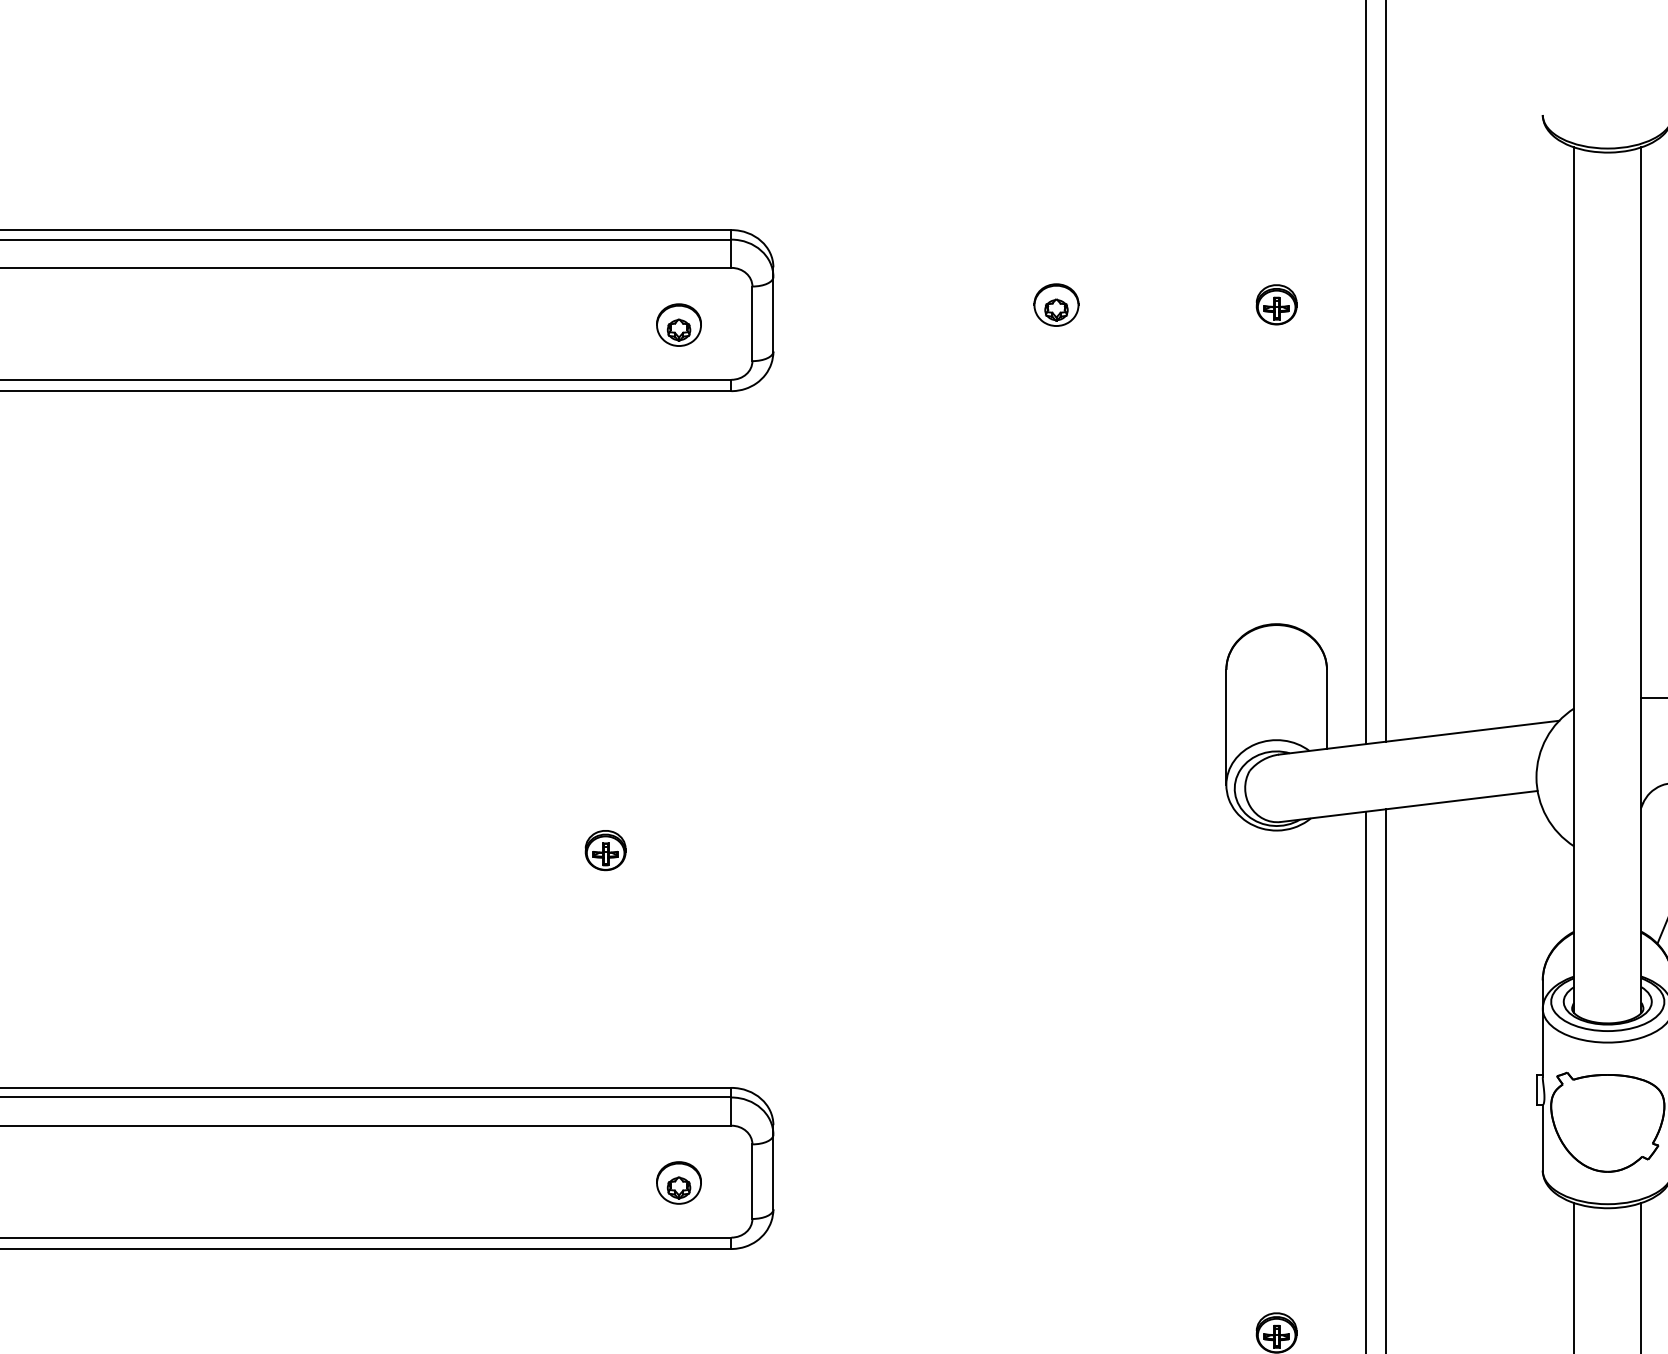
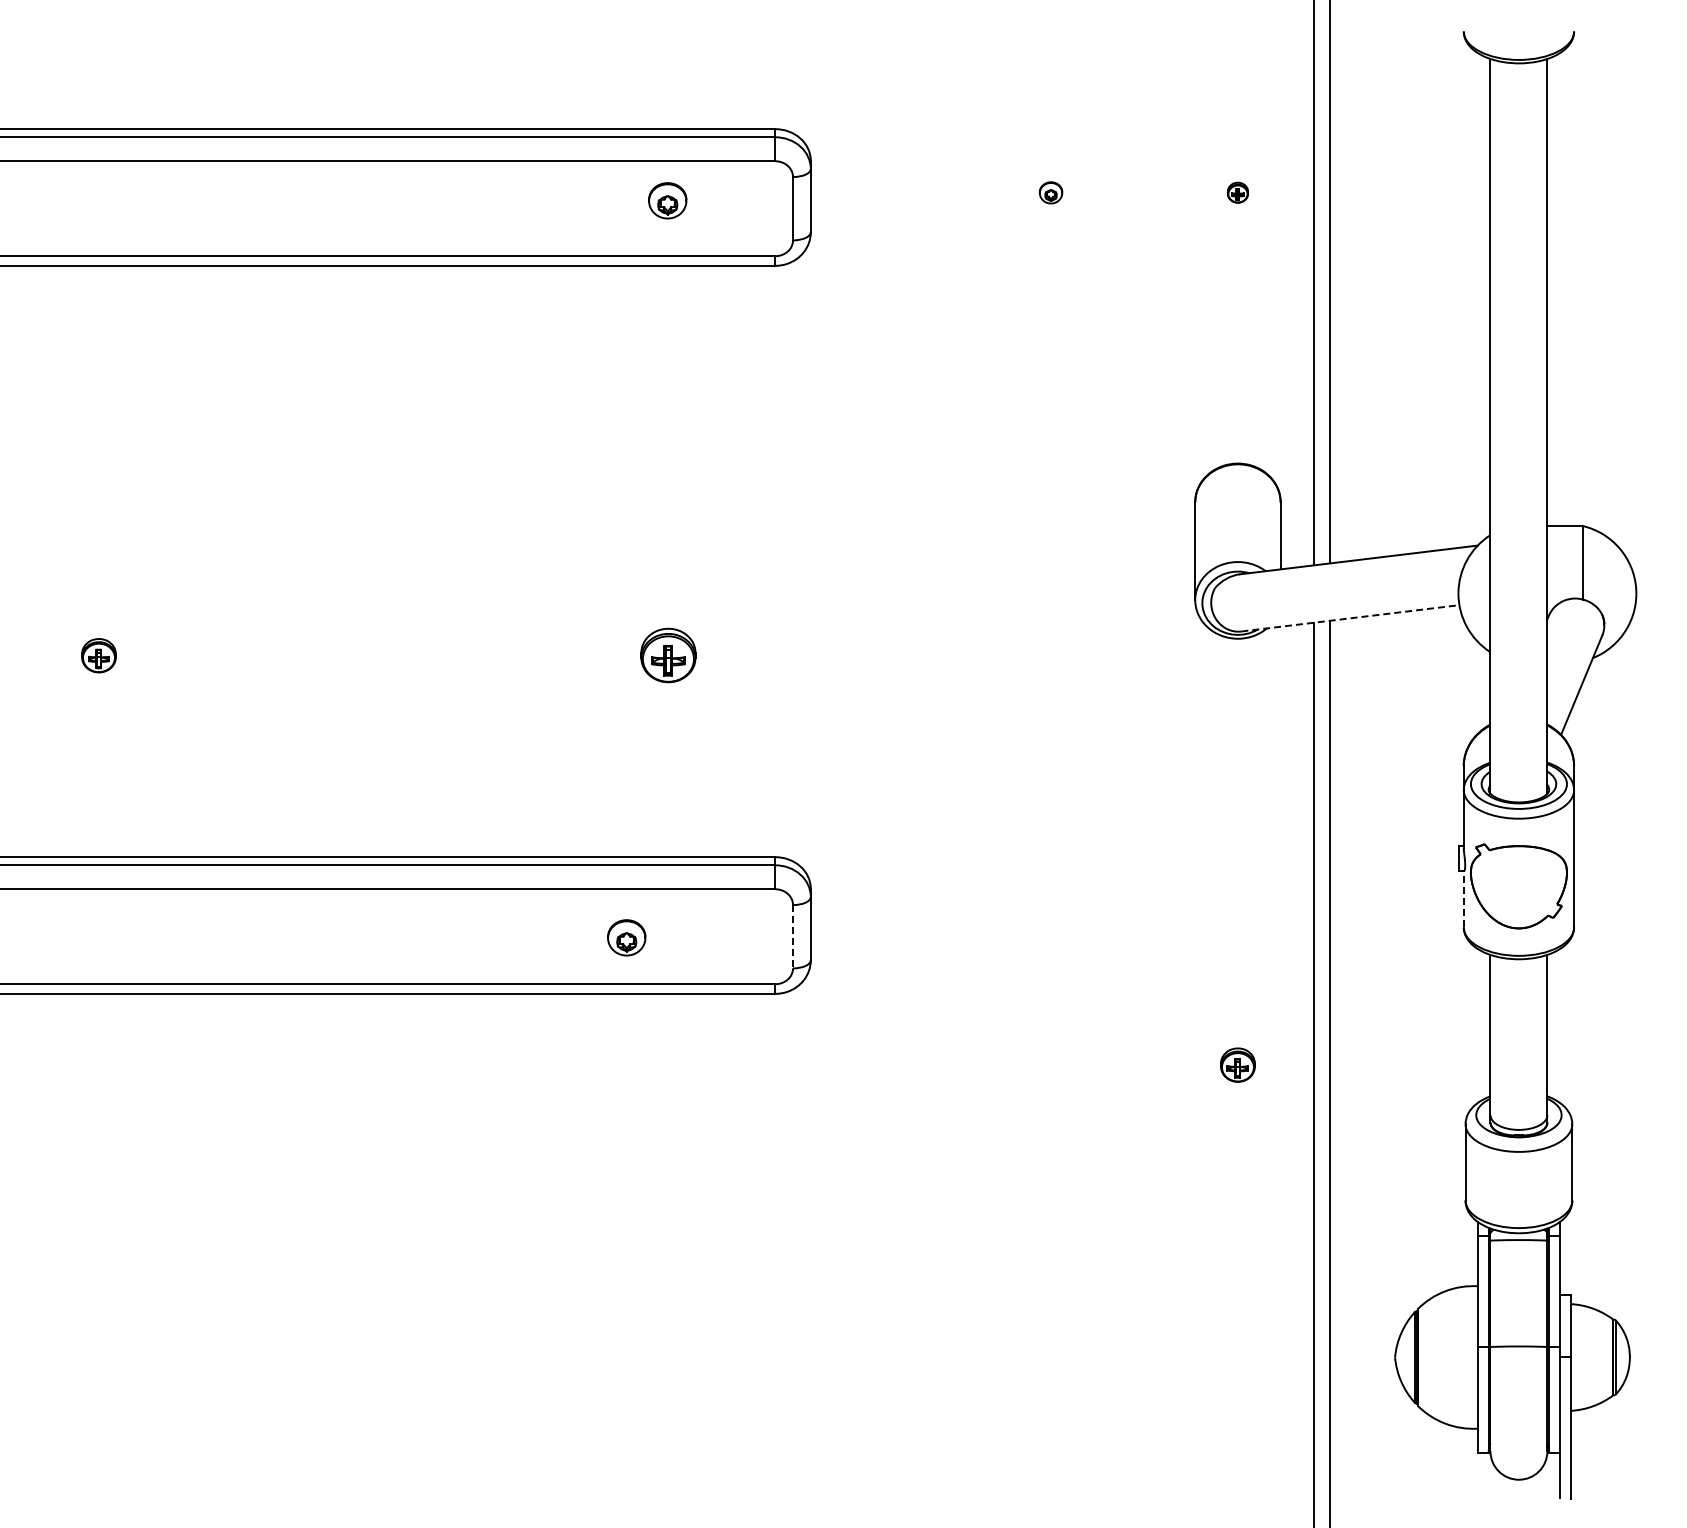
part: (1055, 304) -> (1050, 192), size x0.6
part: (1276, 304) -> (1237, 192), size x0.6
part: (678, 324) -> (667, 200), moved
line: (1409, 806) -> (1350, 618), solid -> dashed
part: (605, 850) -> (668, 655), size x1.6
line: (1542, 1136) -> (1463, 898), solid -> dashed
line: (752, 1181) -> (793, 936), solid -> dashed
part: (678, 1182) -> (626, 937), moved

